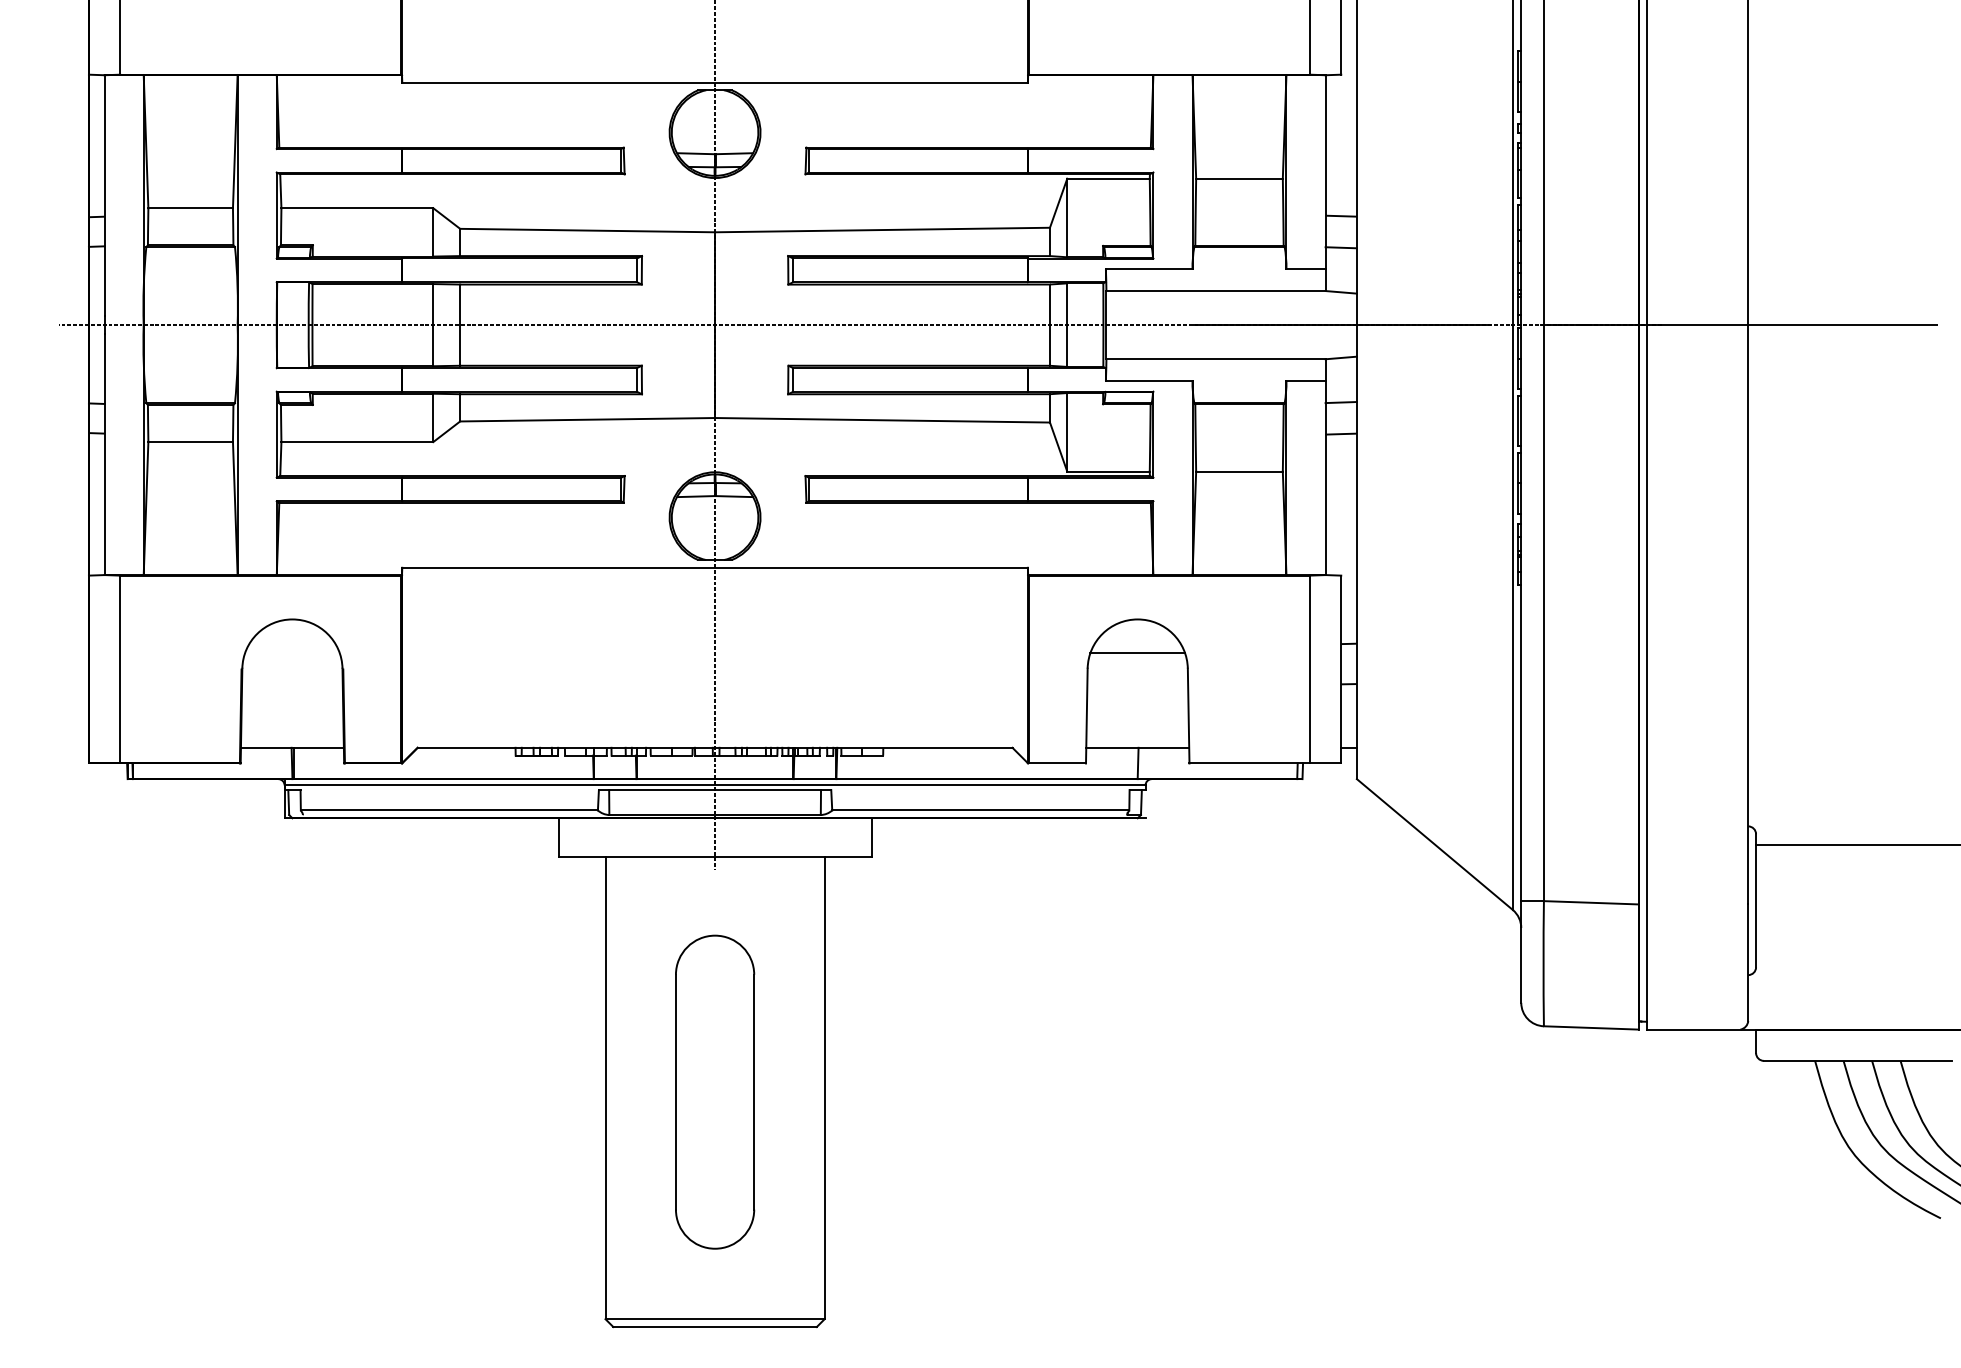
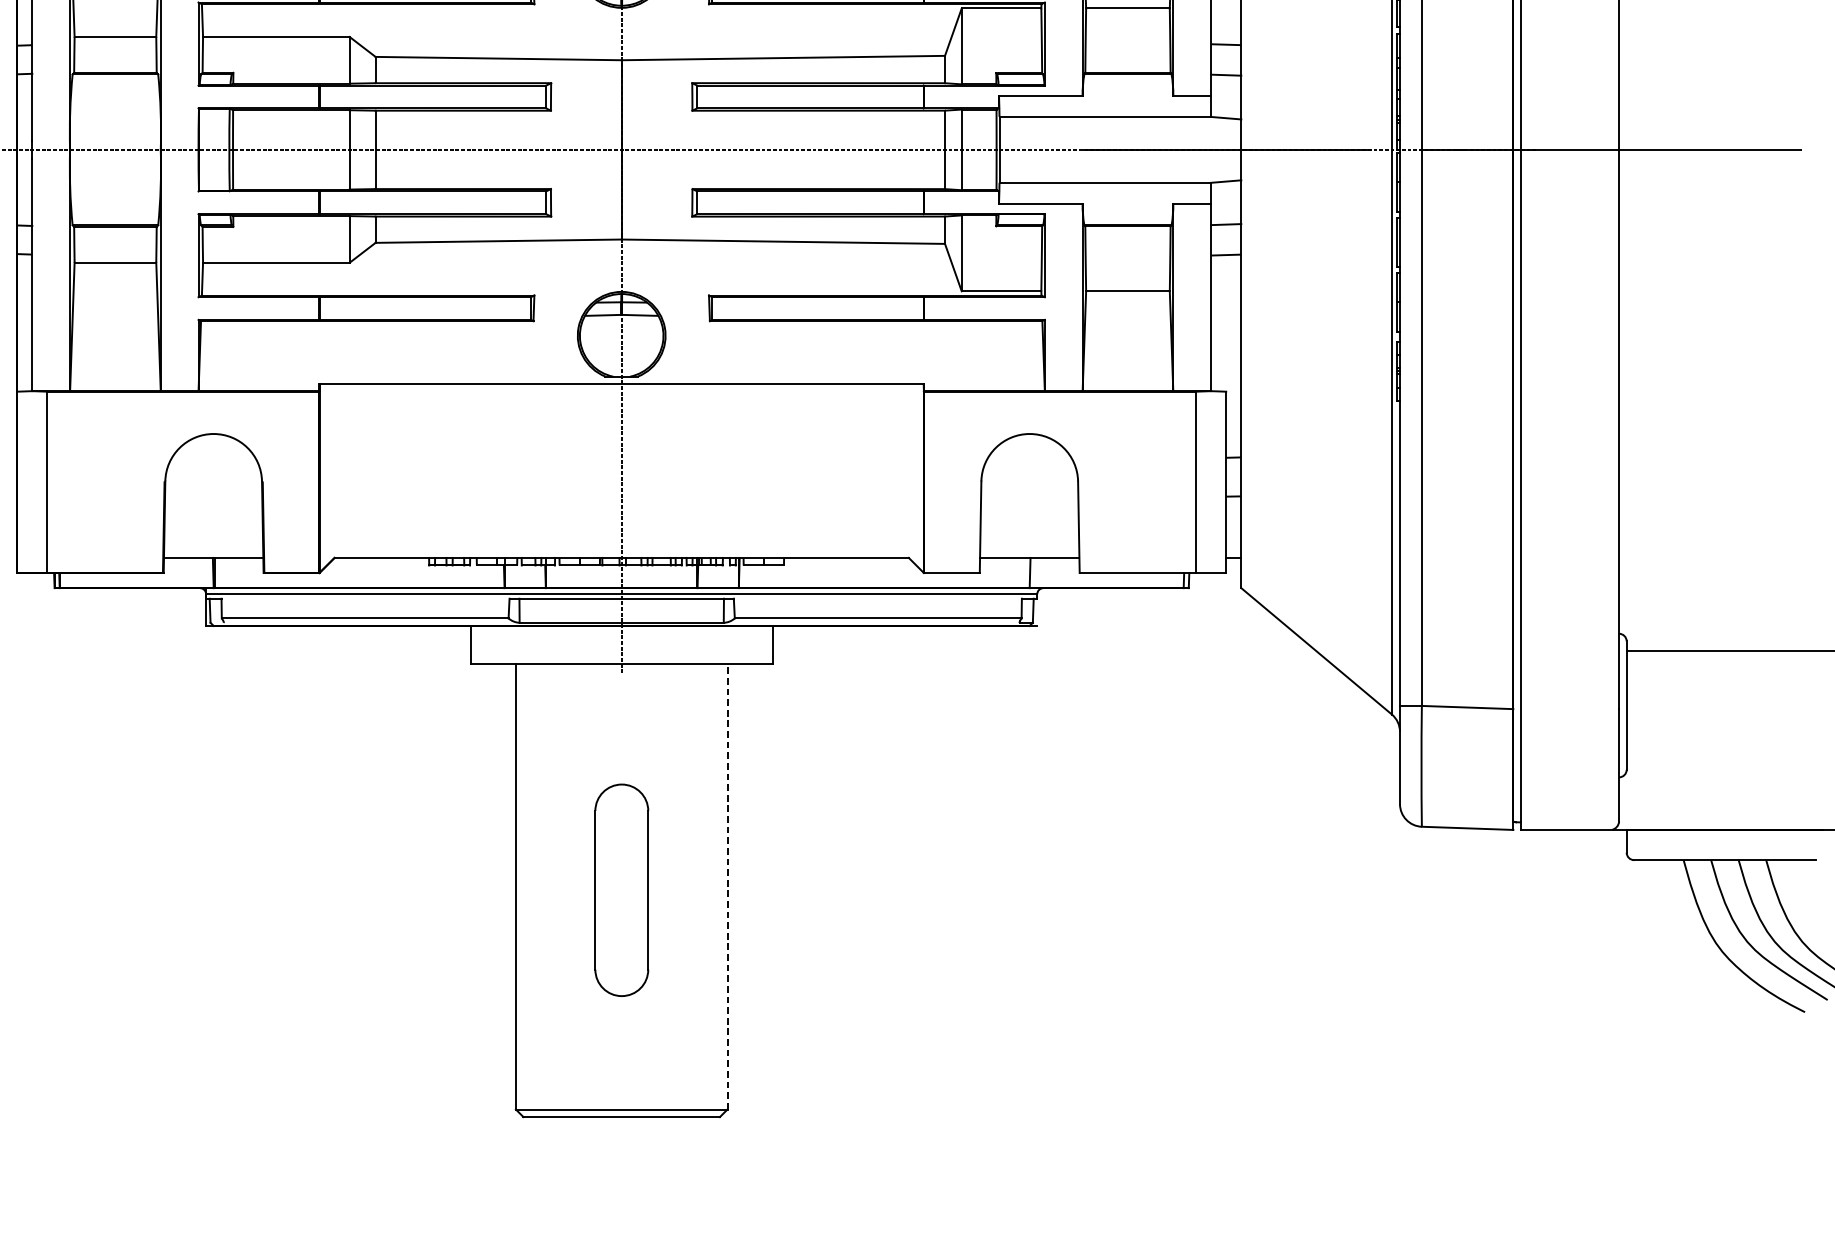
line: (1137, 653) -> (1029, 466), removed
line: (824, 1088) -> (727, 886), solid -> dashed
part: (715, 1091) -> (622, 889), size x0.7

